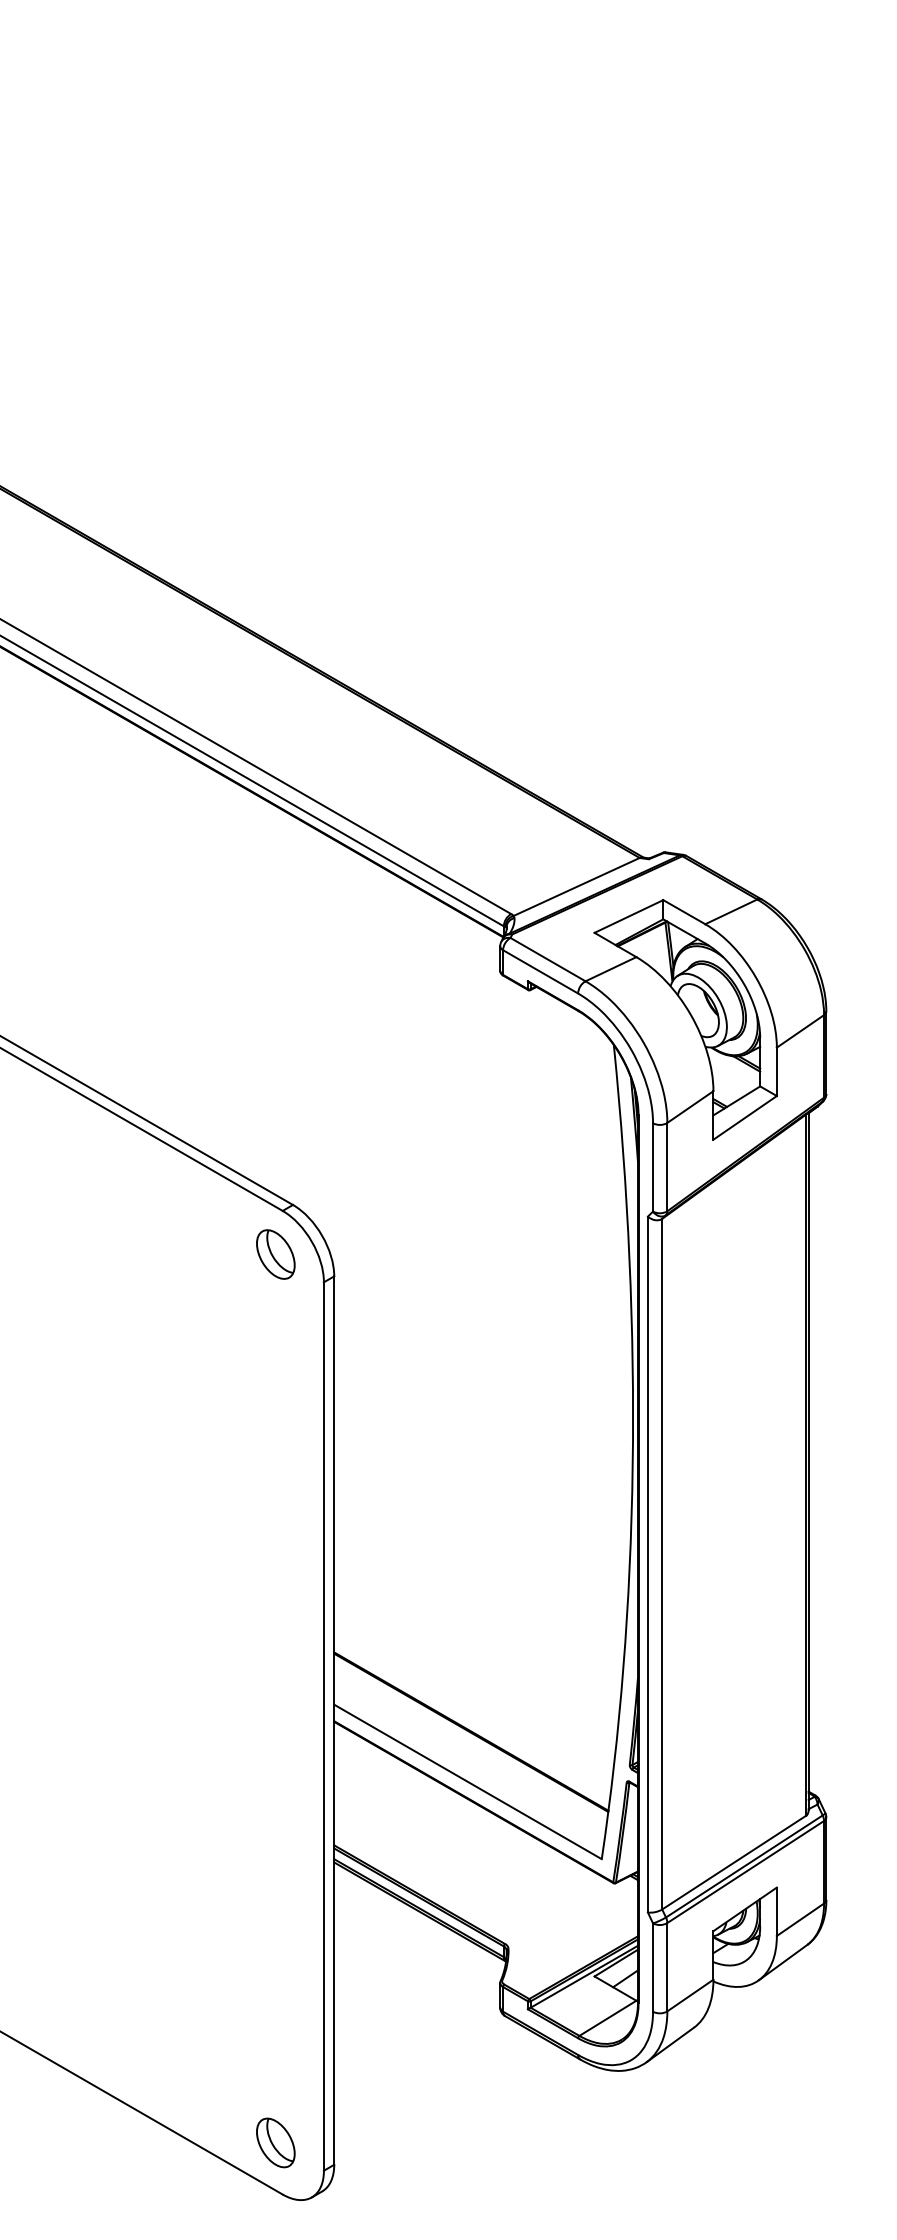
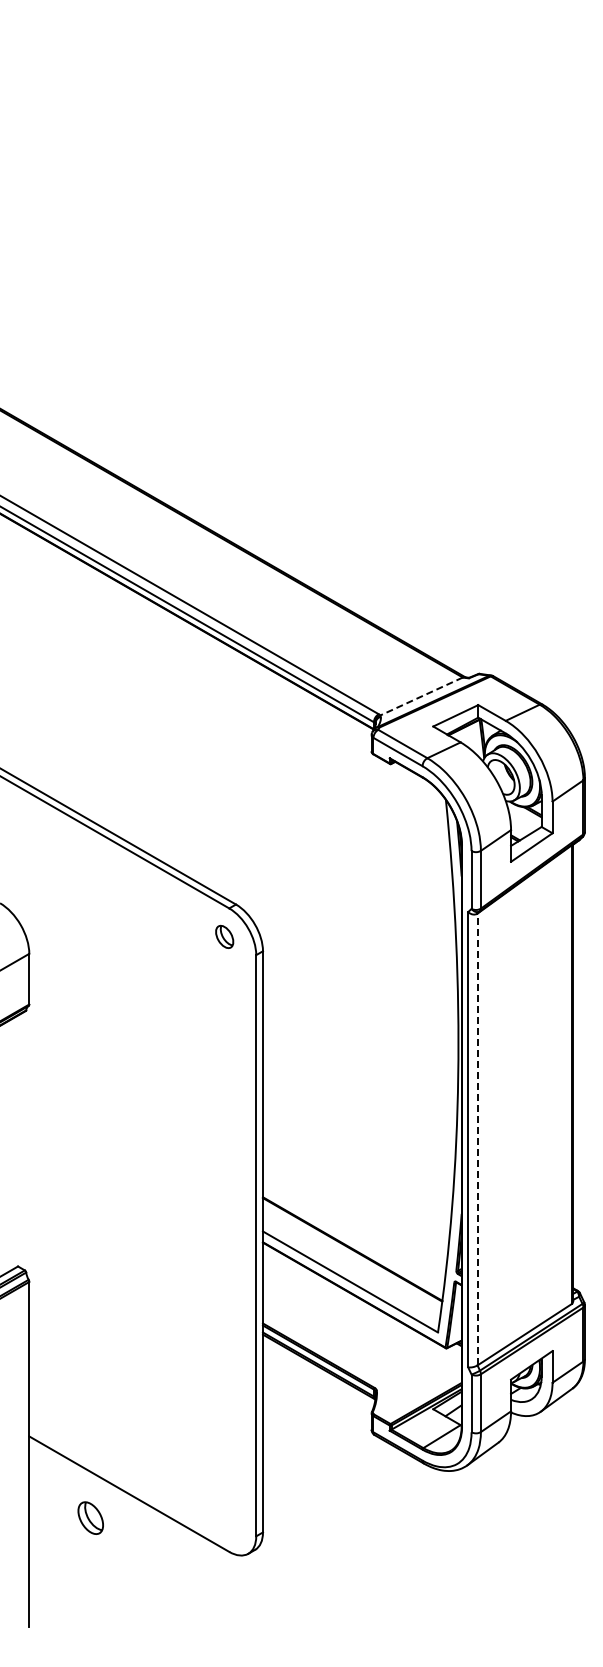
line: (576, 886) -> (421, 696), solid -> dashed
part: (275, 1253) -> (224, 936), size x0.7
line: (662, 1564) -> (477, 1139), solid -> dashed
part: (275, 2141) -> (90, 1517), moved

